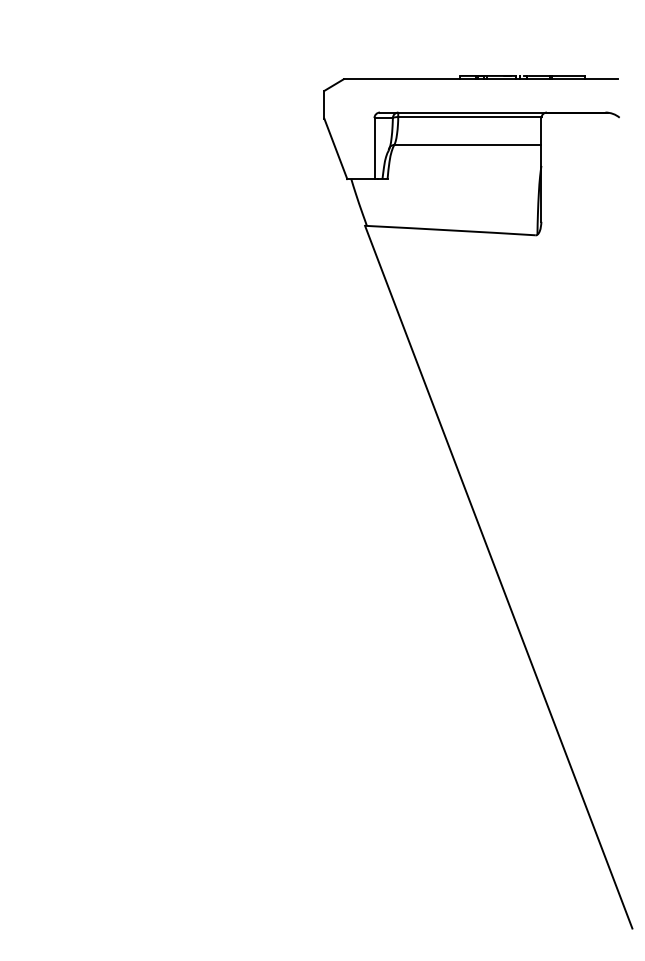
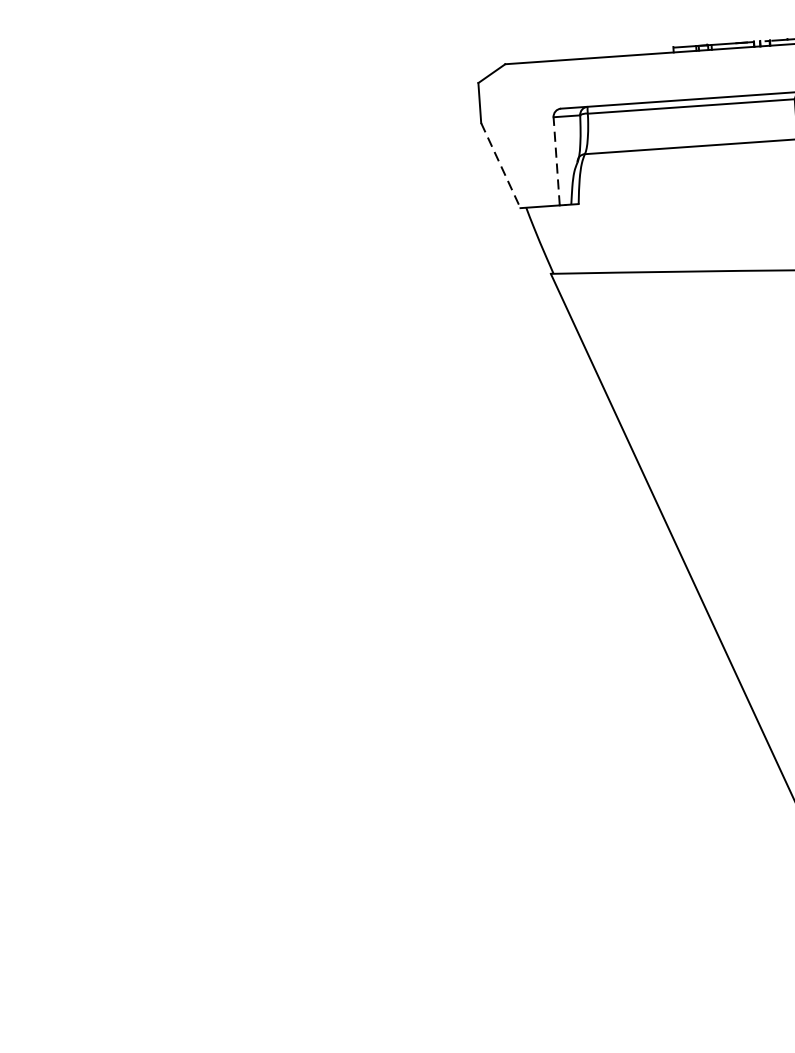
line: (374, 148) -> (556, 161), solid -> dashed
line: (336, 149) -> (501, 166), solid -> dashed

